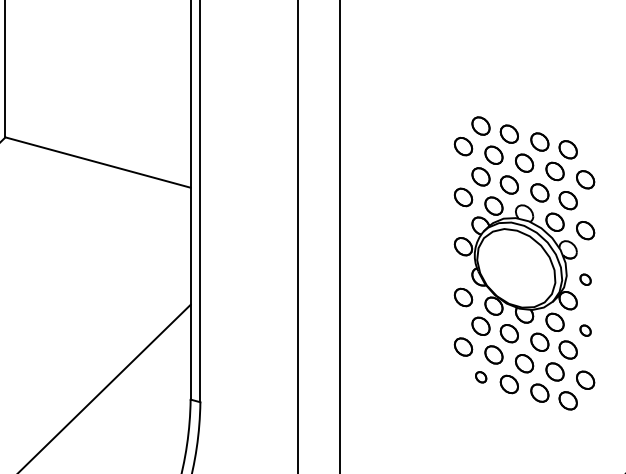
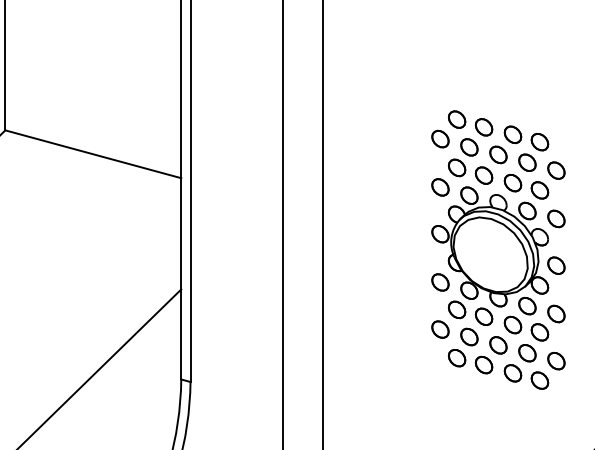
part: (585, 279) -> (556, 265), size x1.67
part: (585, 330) -> (556, 313), size x1.67
part: (481, 377) -> (457, 358), size x1.67

